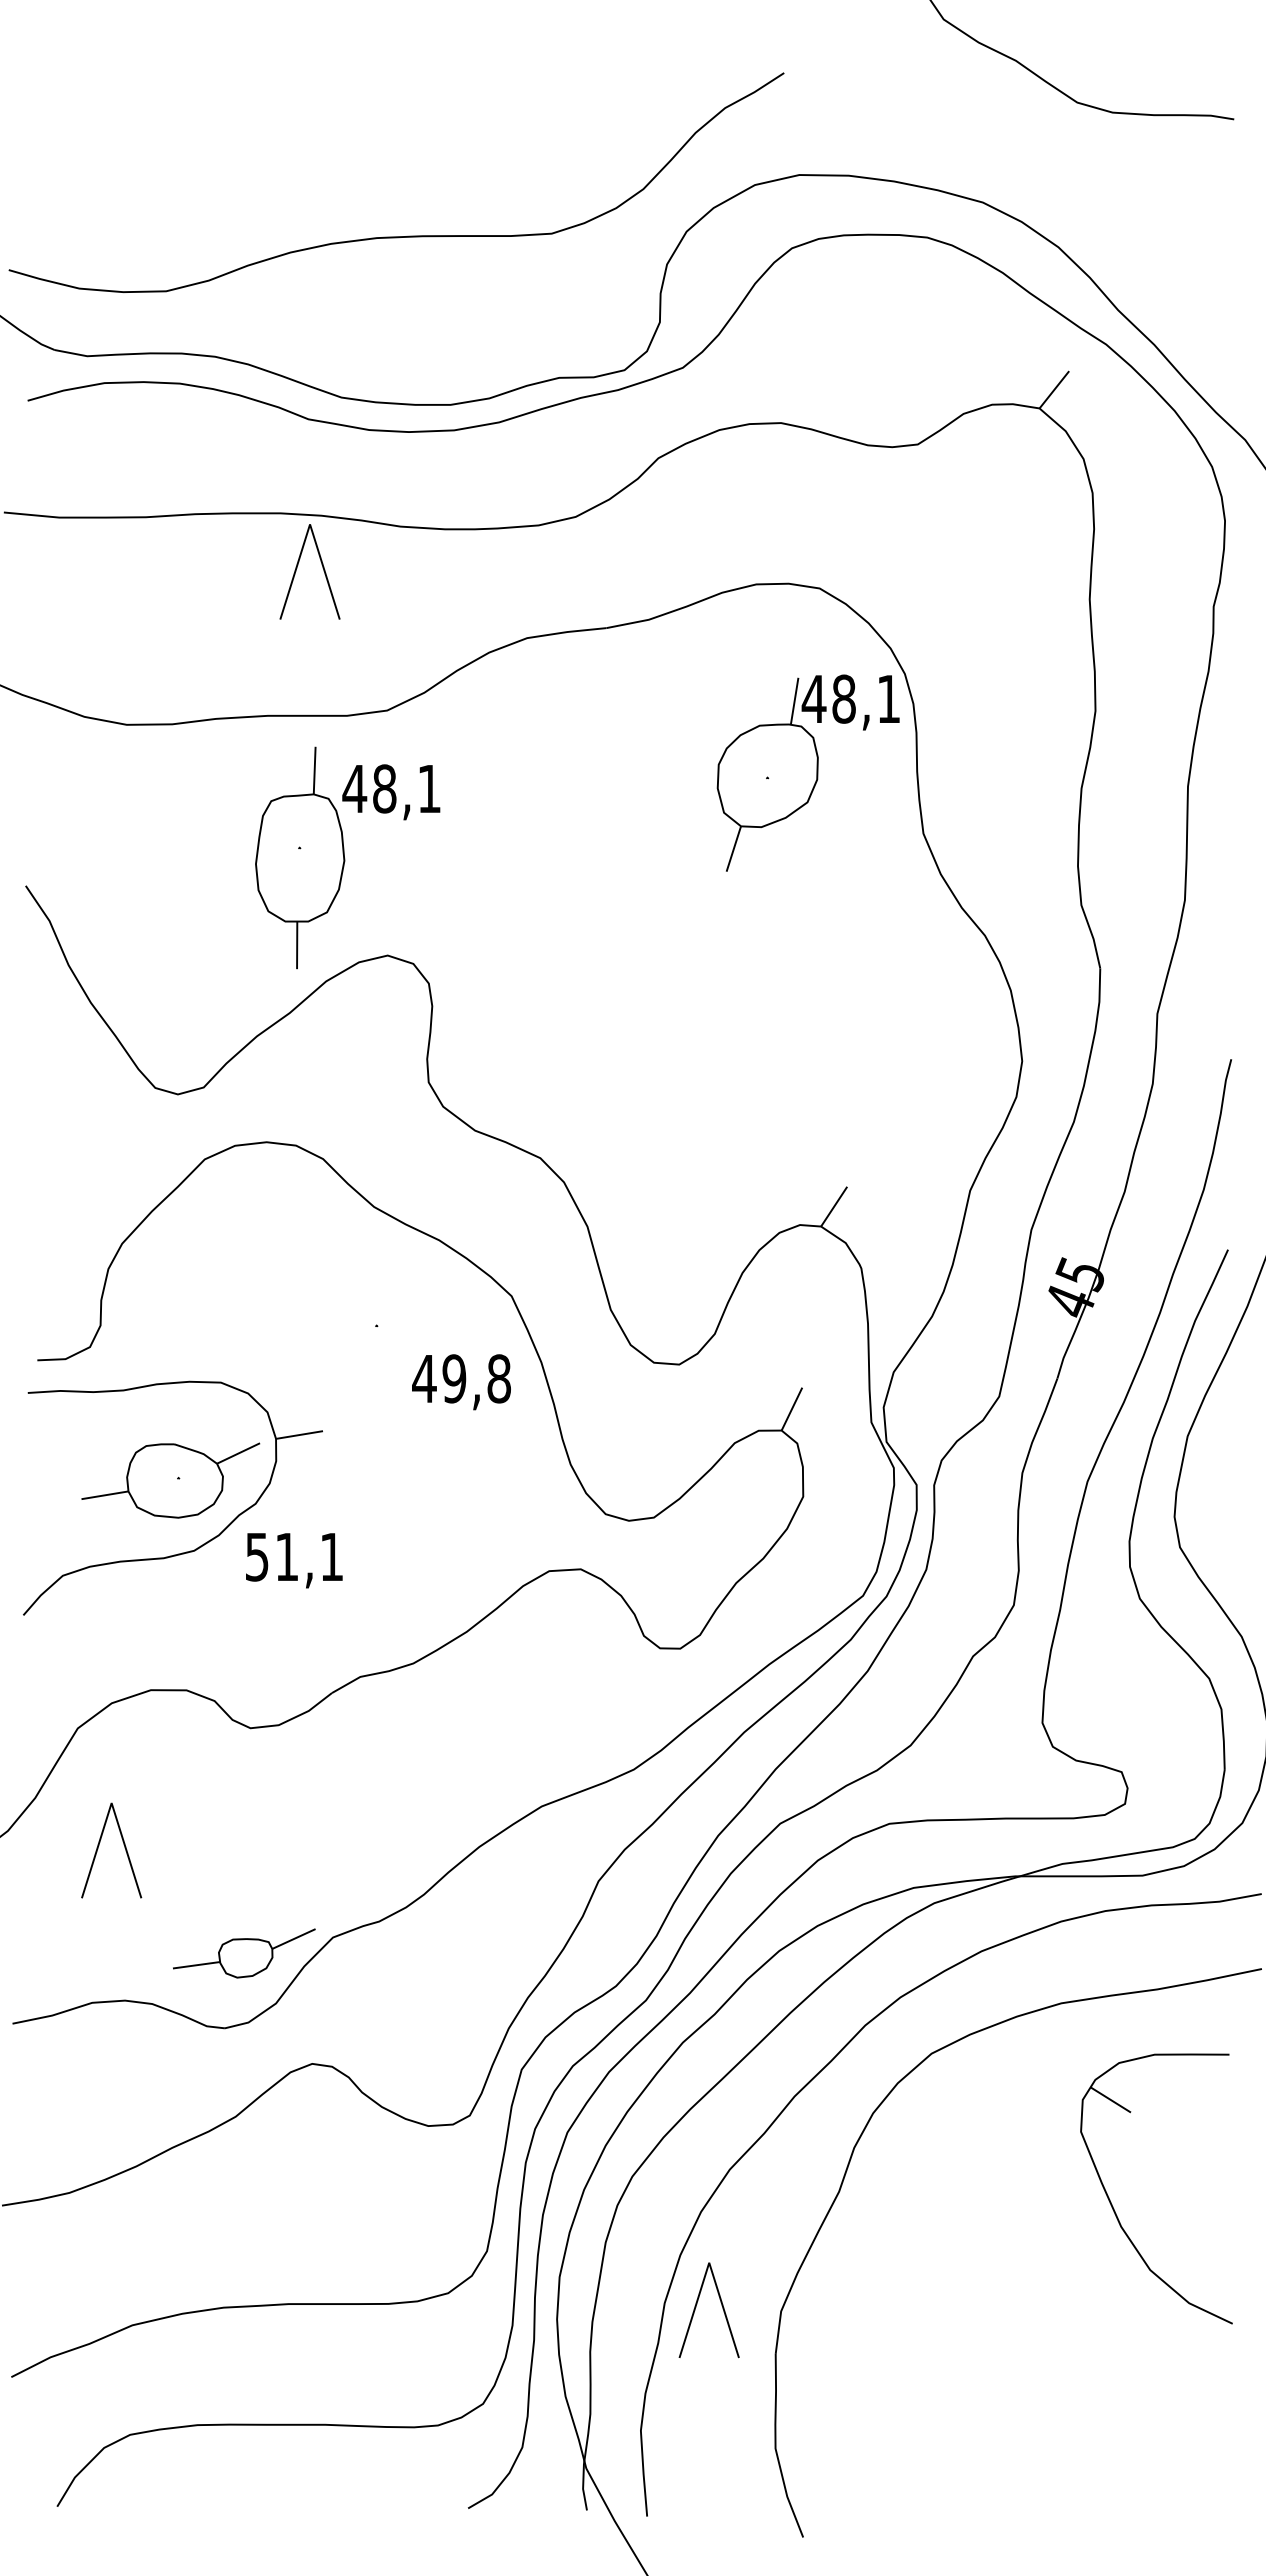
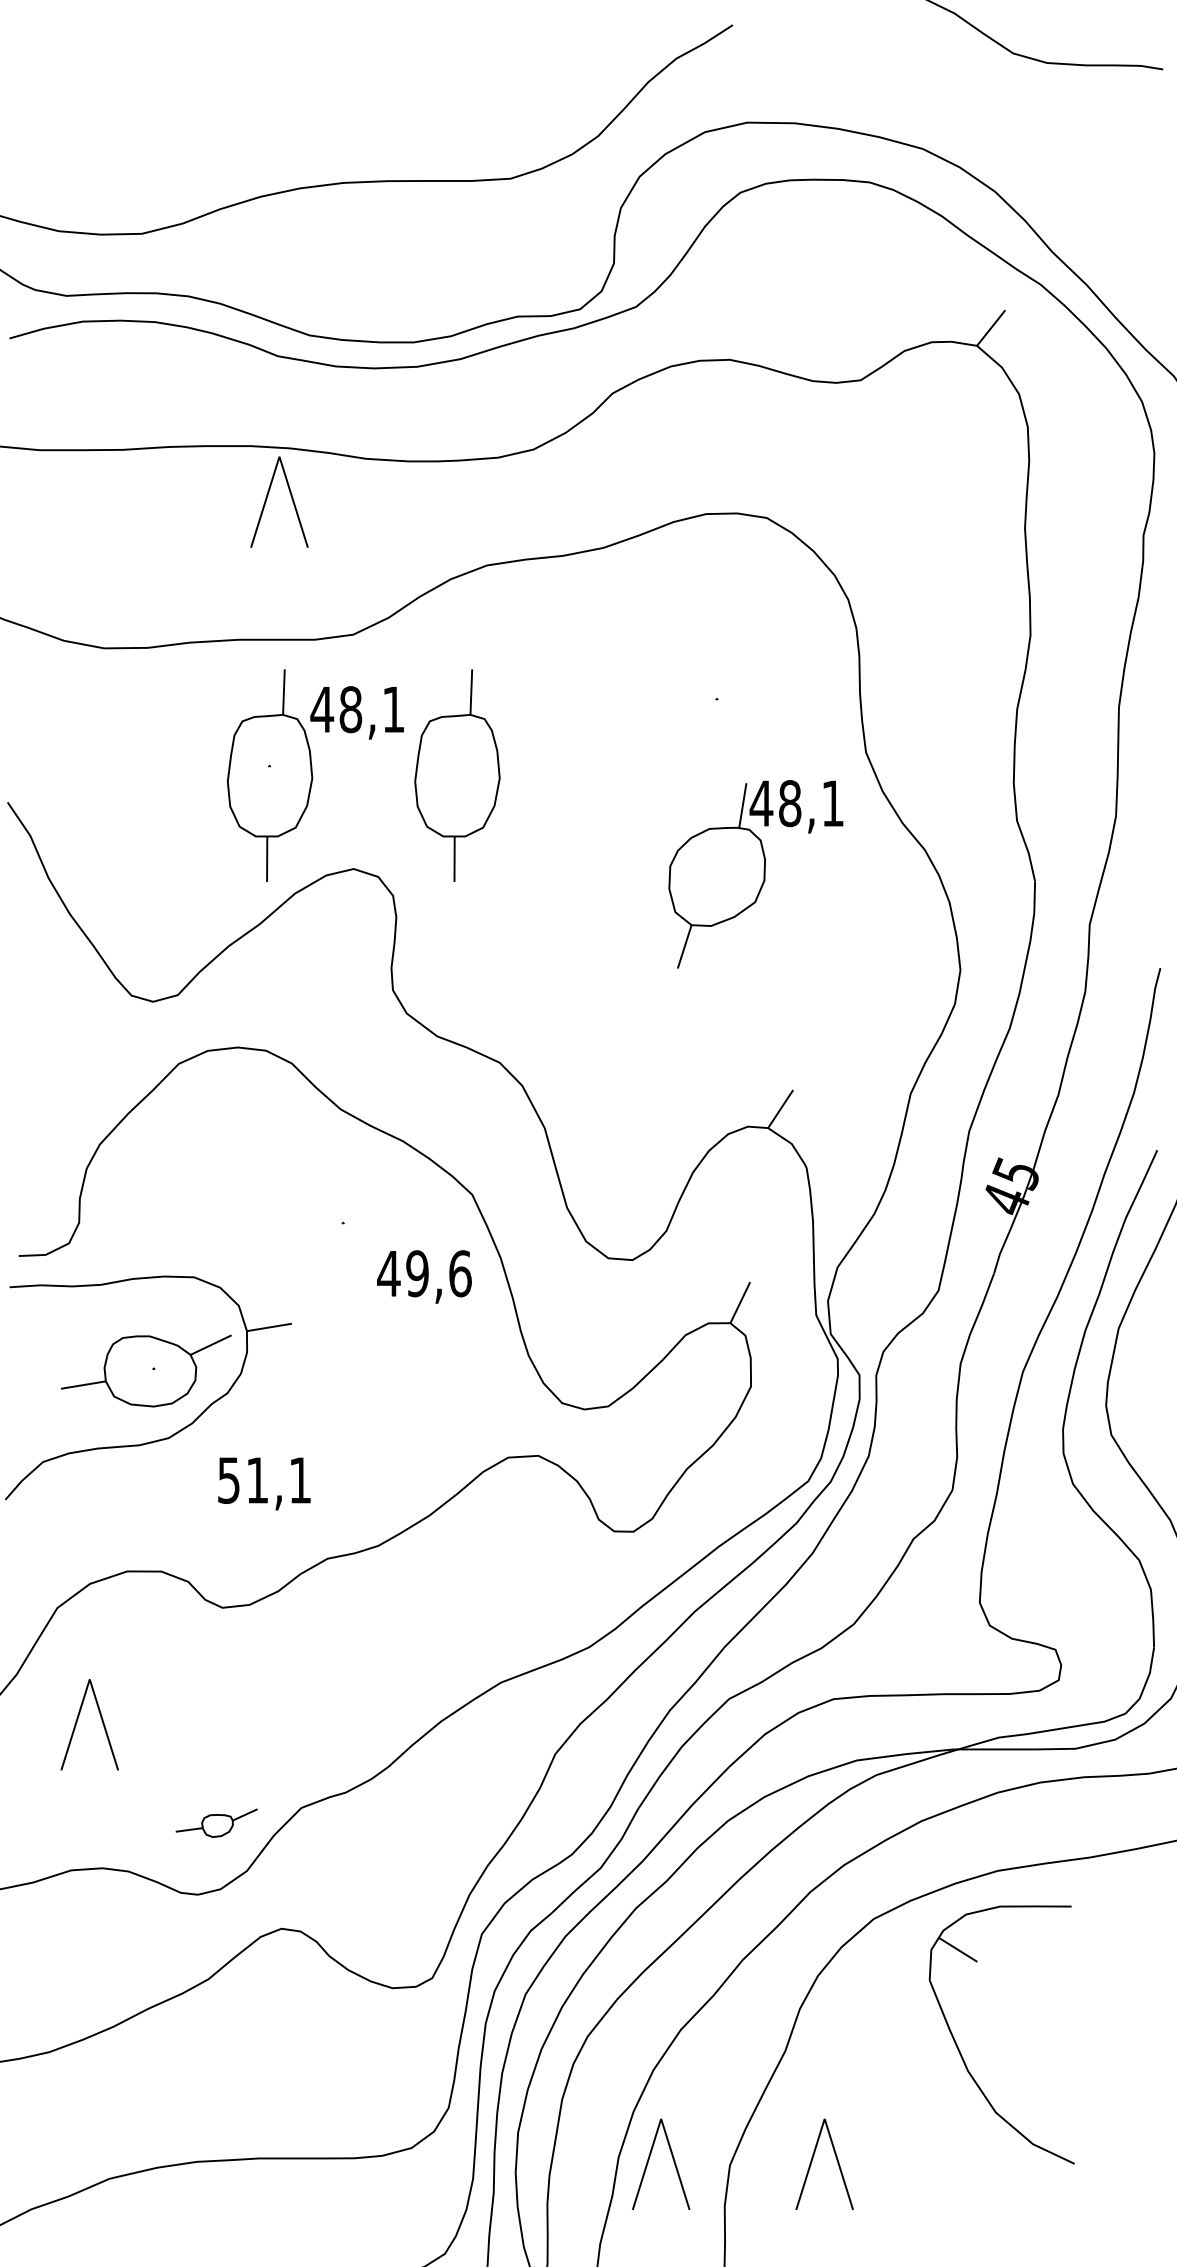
part: (807, 772) -> (755, 873), moved
part: (496, 857) -> (457, 775), added
text: (499, 1378) -> (460, 1273), 49,8 -> 49,6
text: (294, 1560) -> (264, 1483), moved
part: (244, 1953) -> (216, 1823), size x0.6
part: (1114, 2208) -> (961, 2053), moved
part: (867, 2307) -> (812, 2161), added

